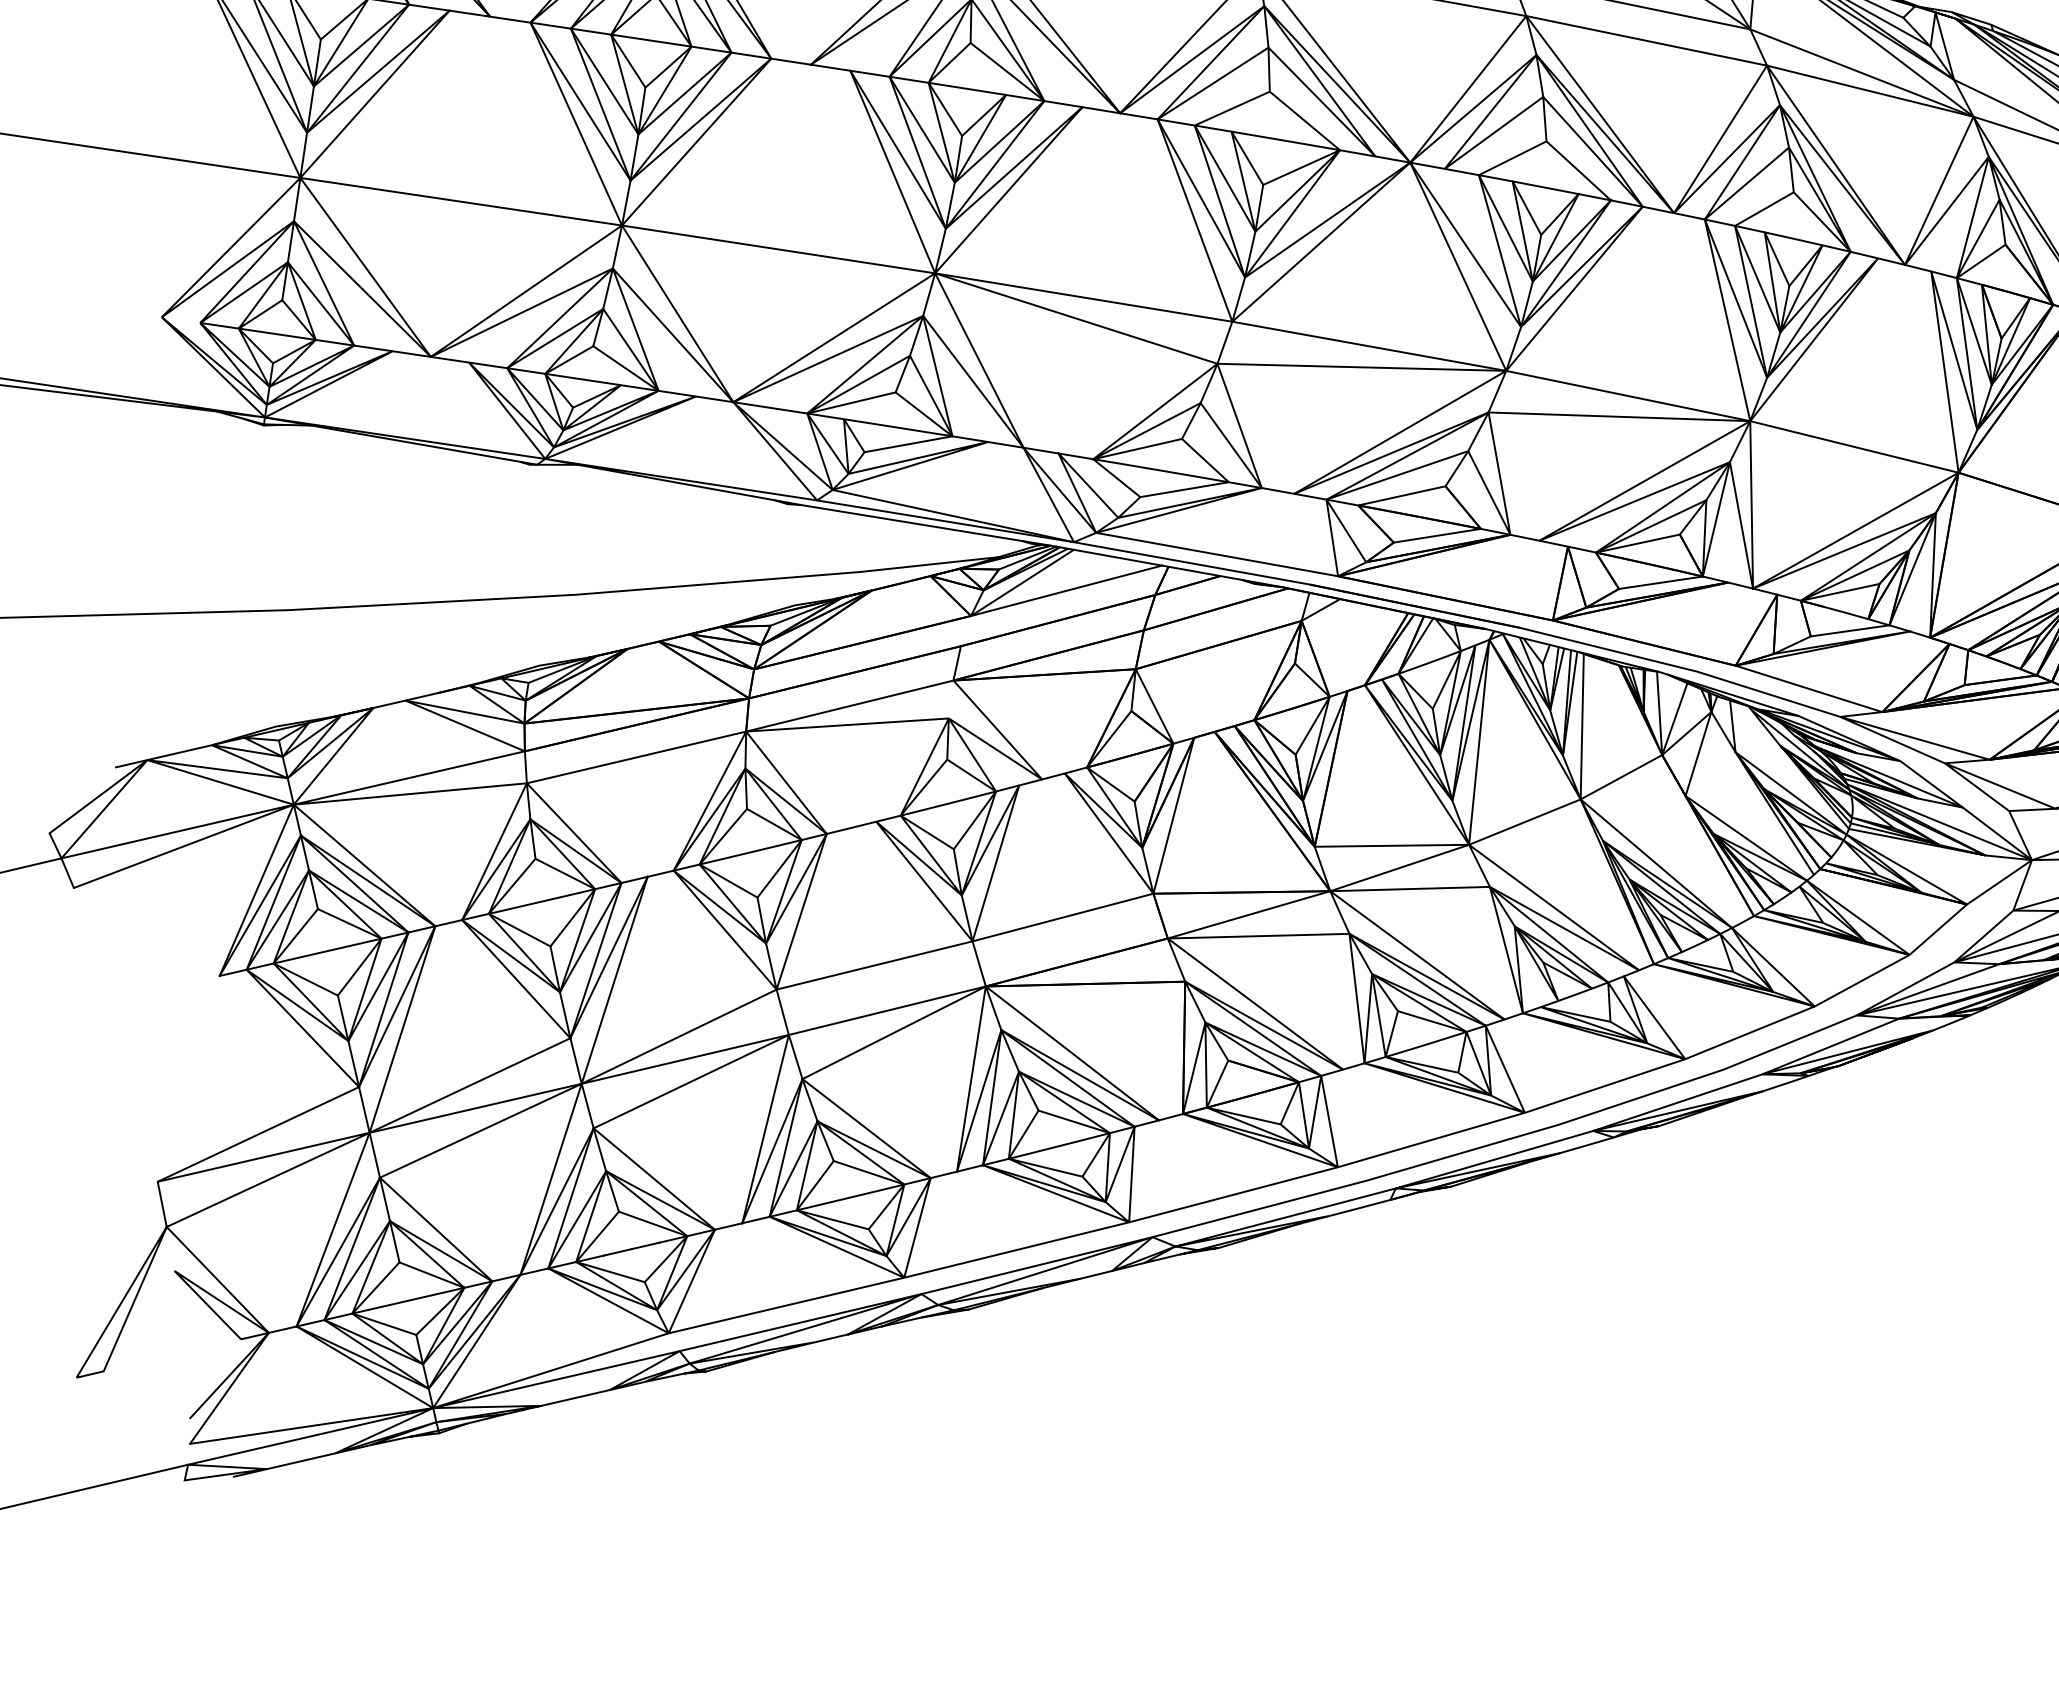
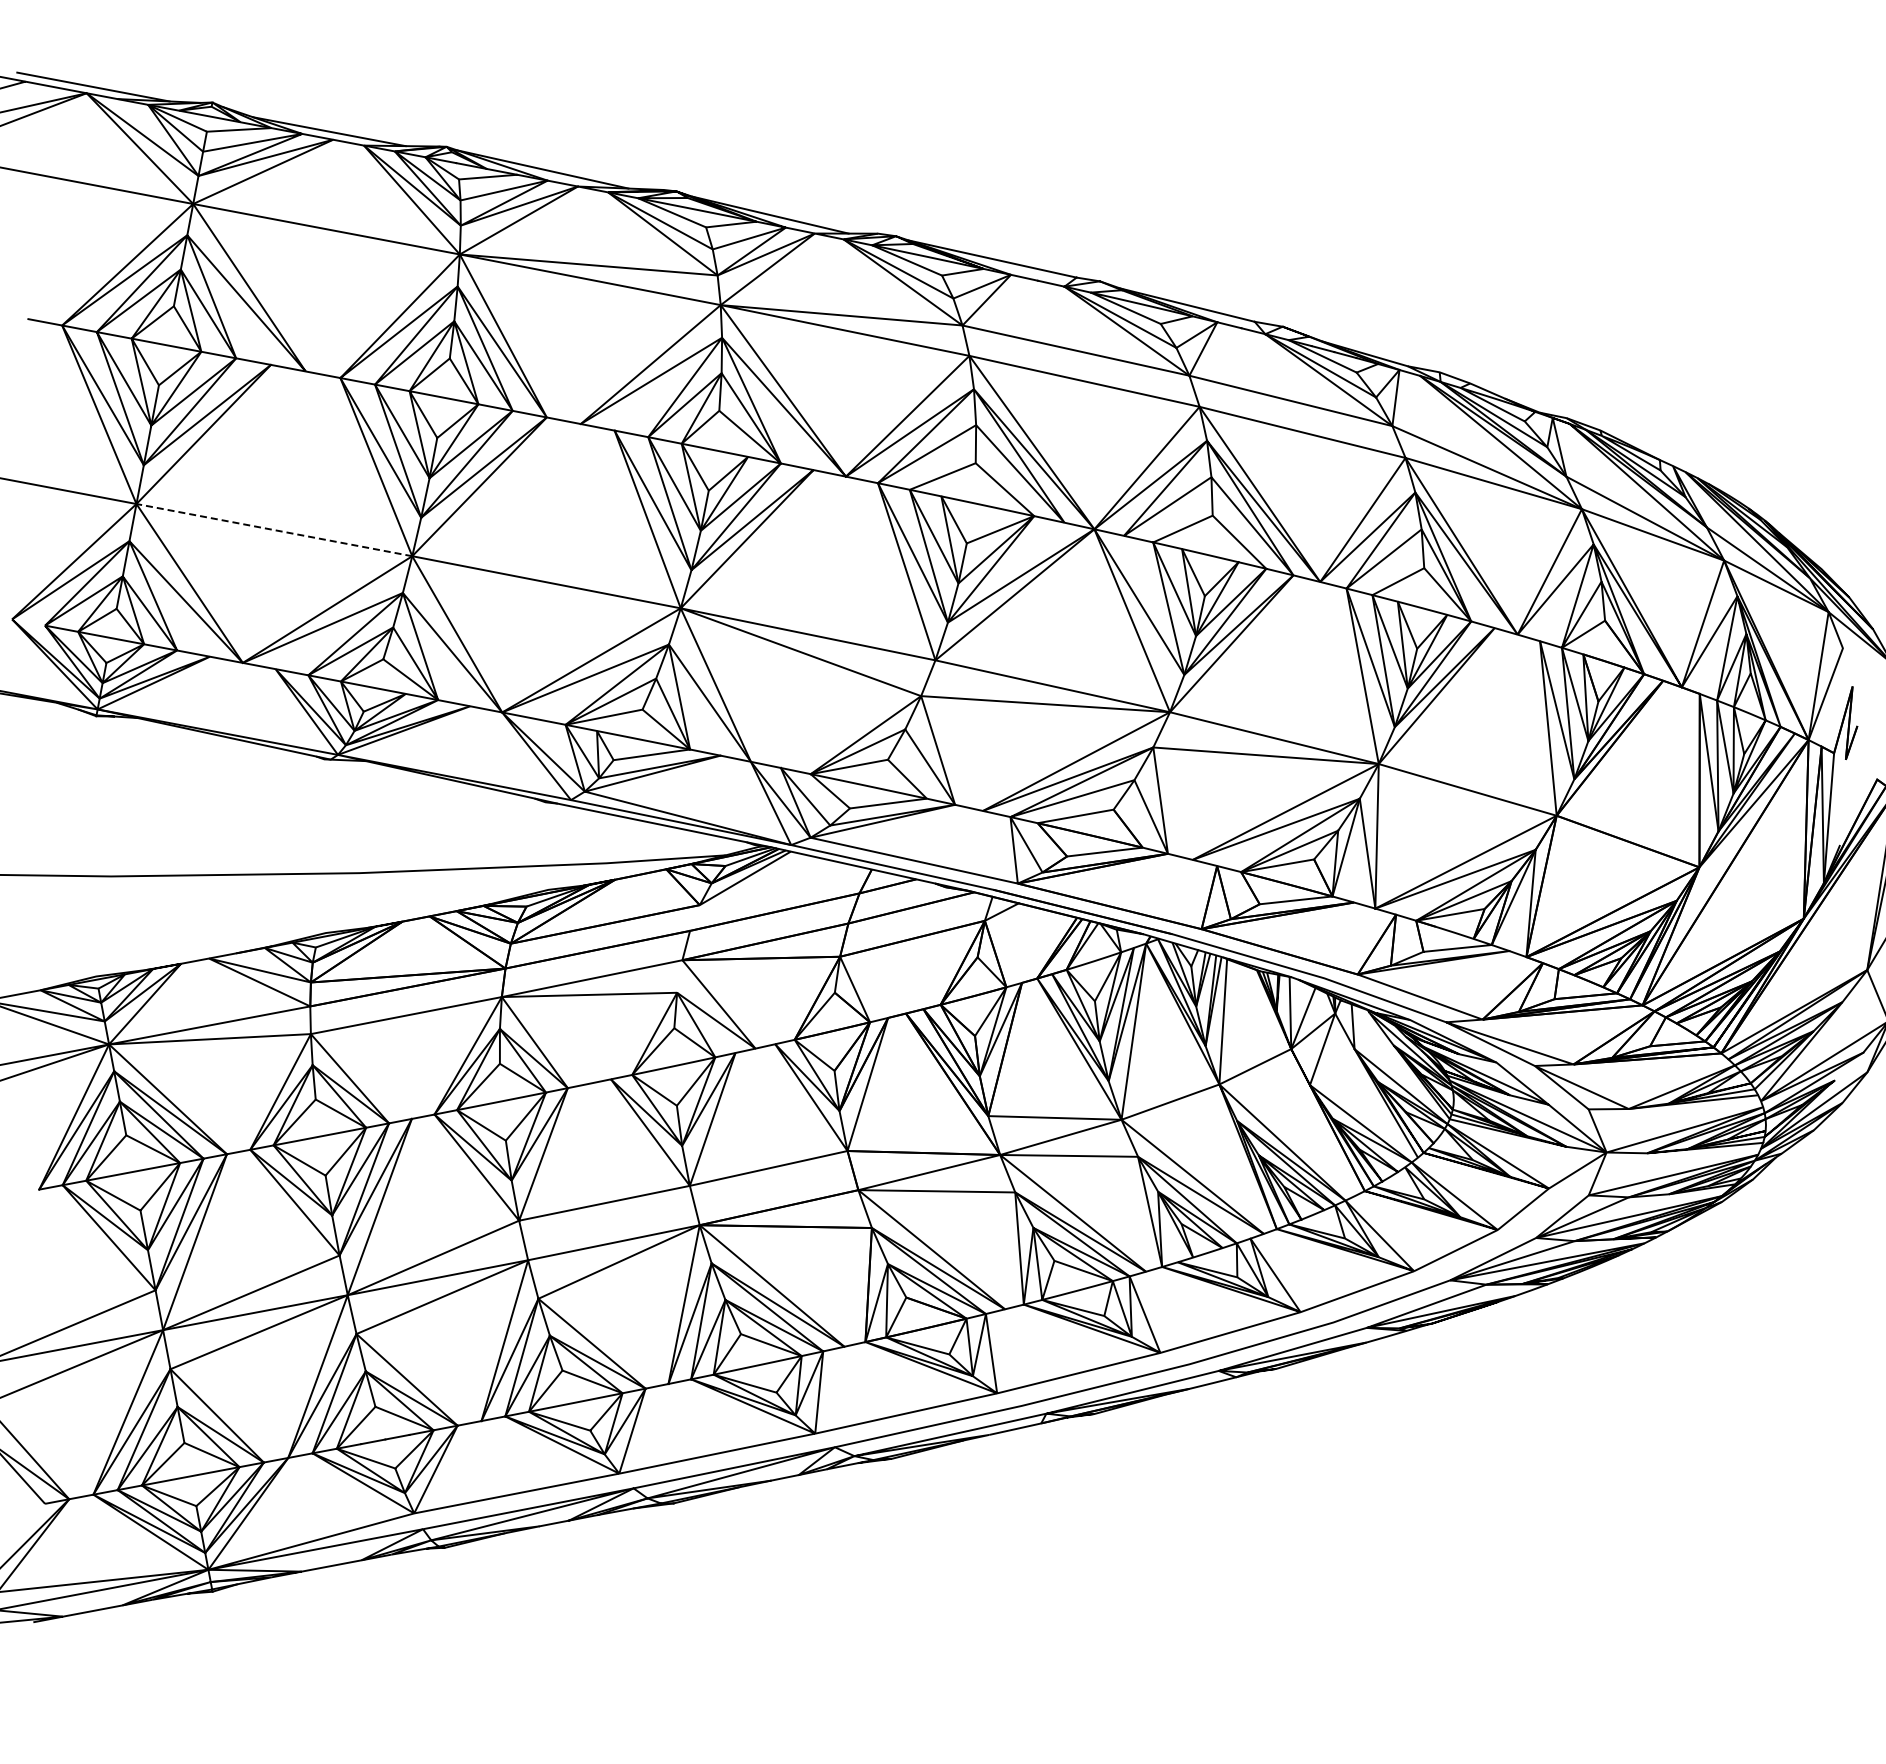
line: (460, 202) -> (273, 530), solid -> dashed
line: (1065, 590) -> (782, 886), removed

